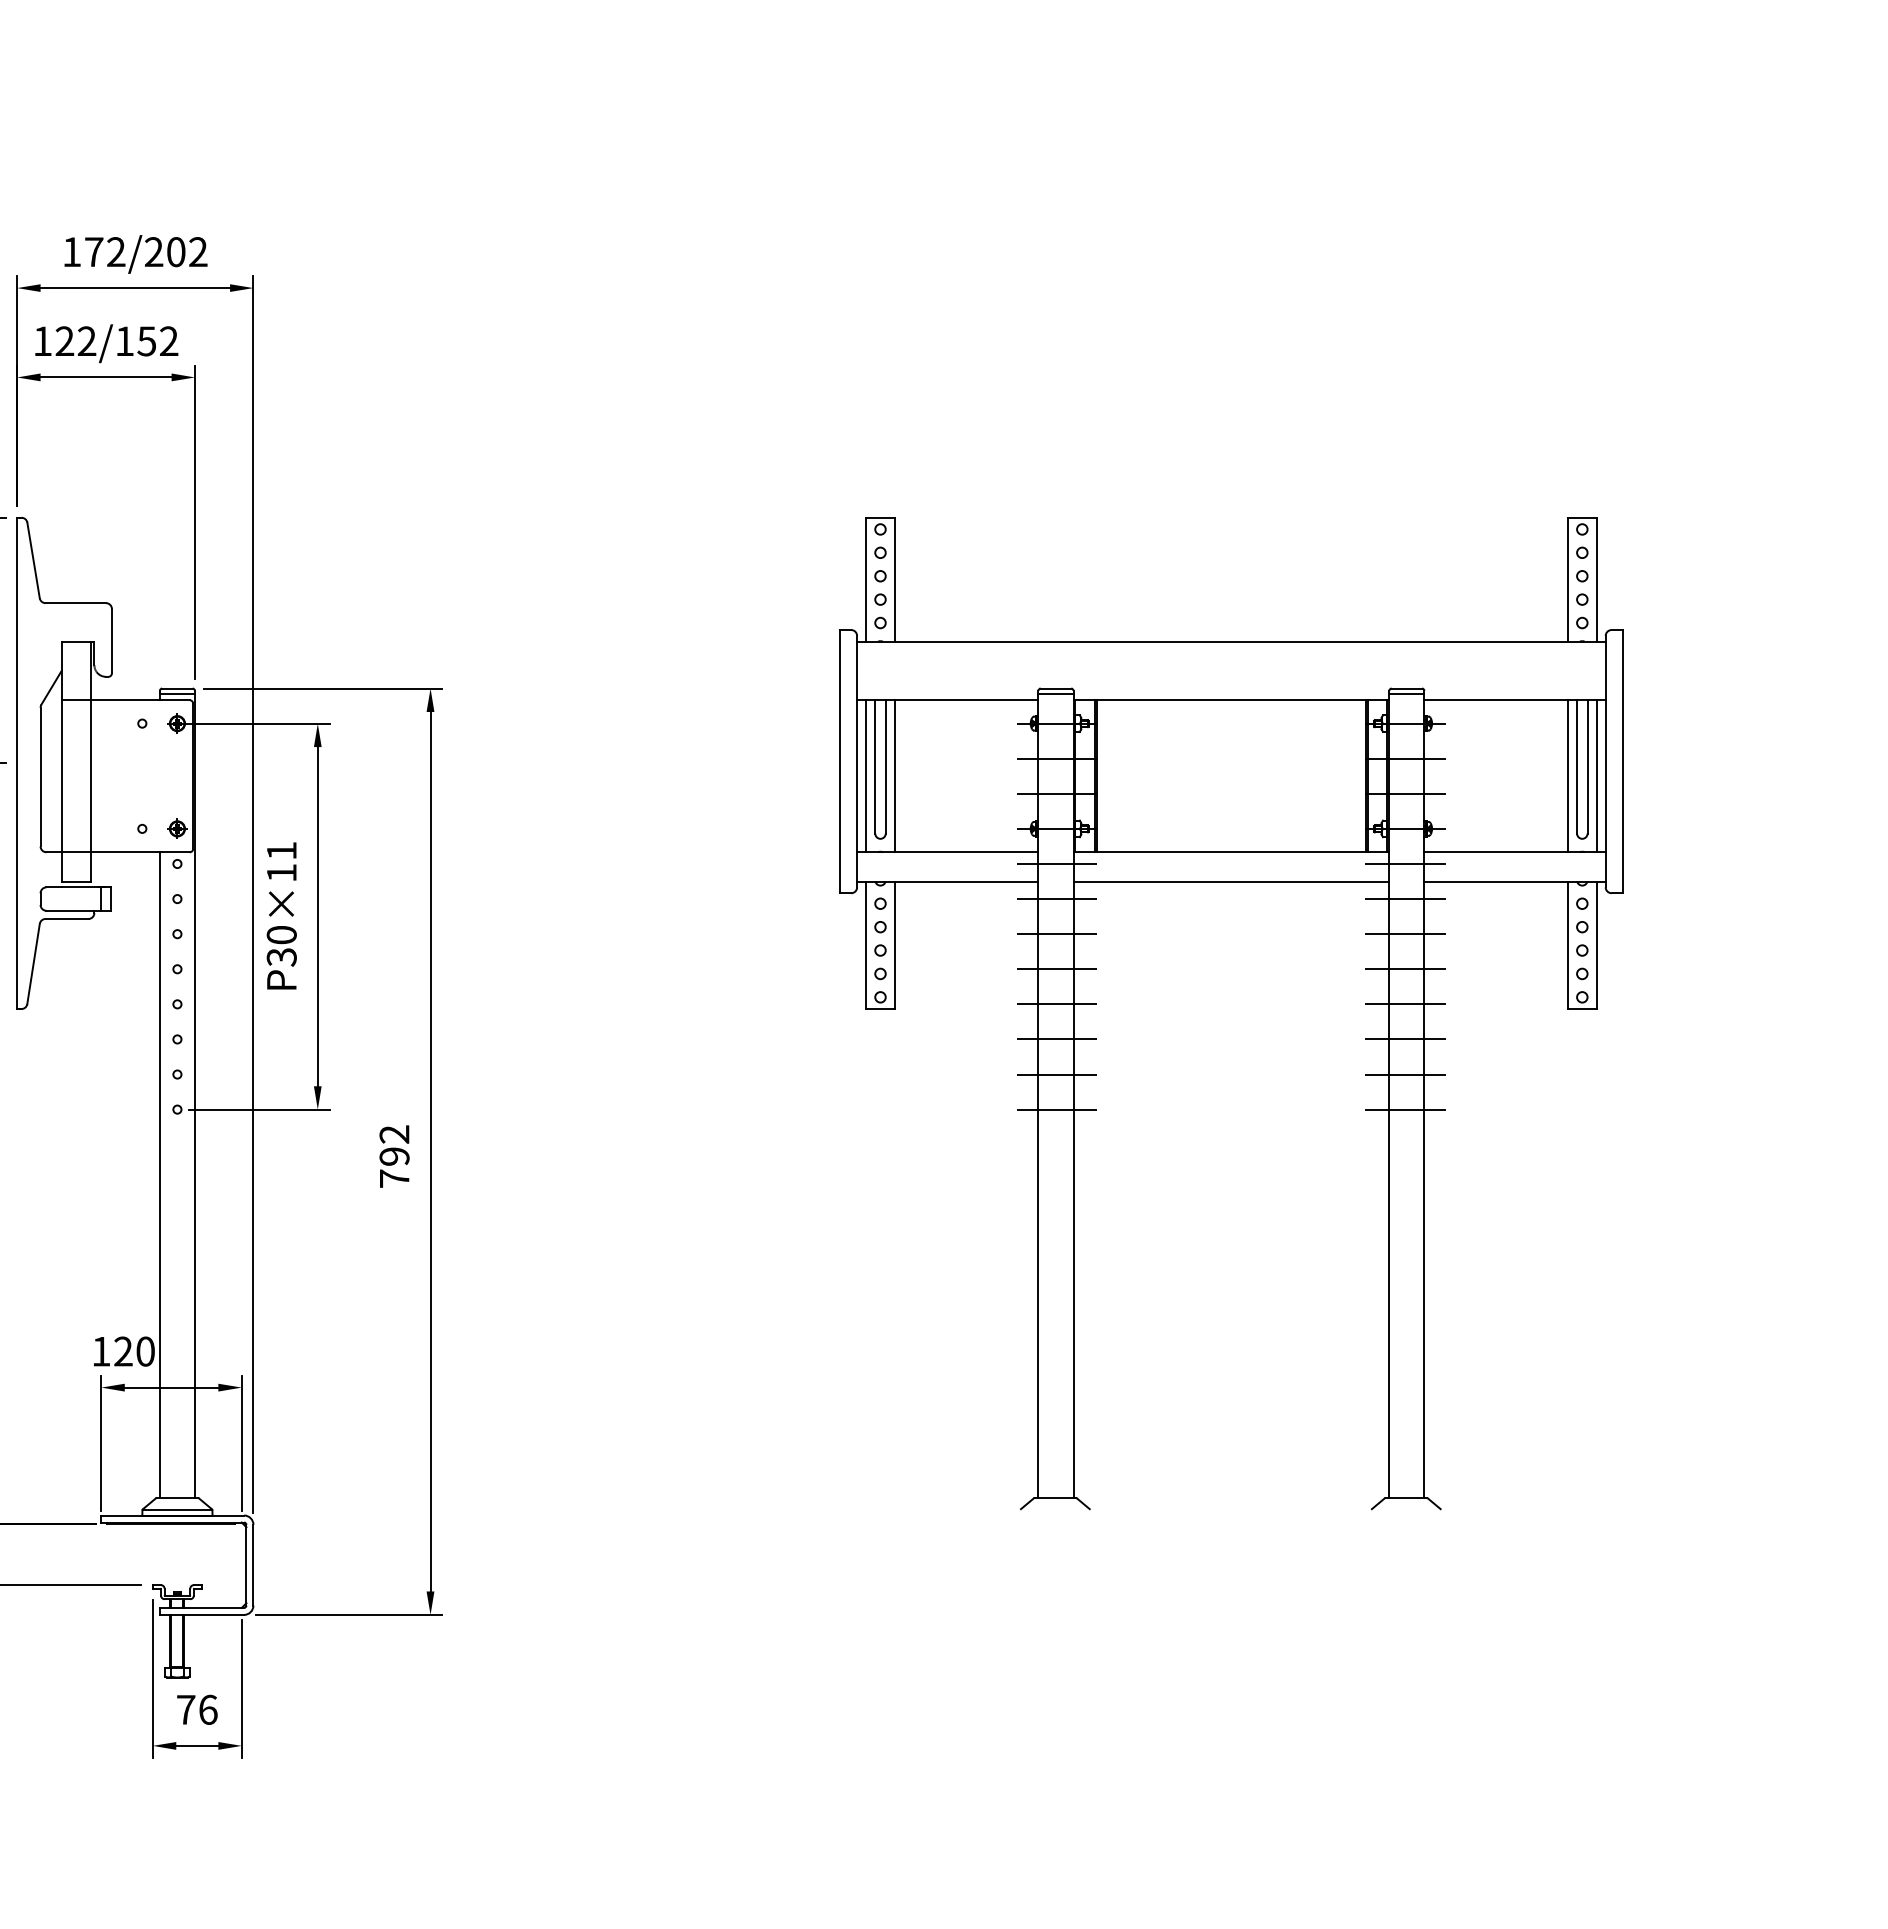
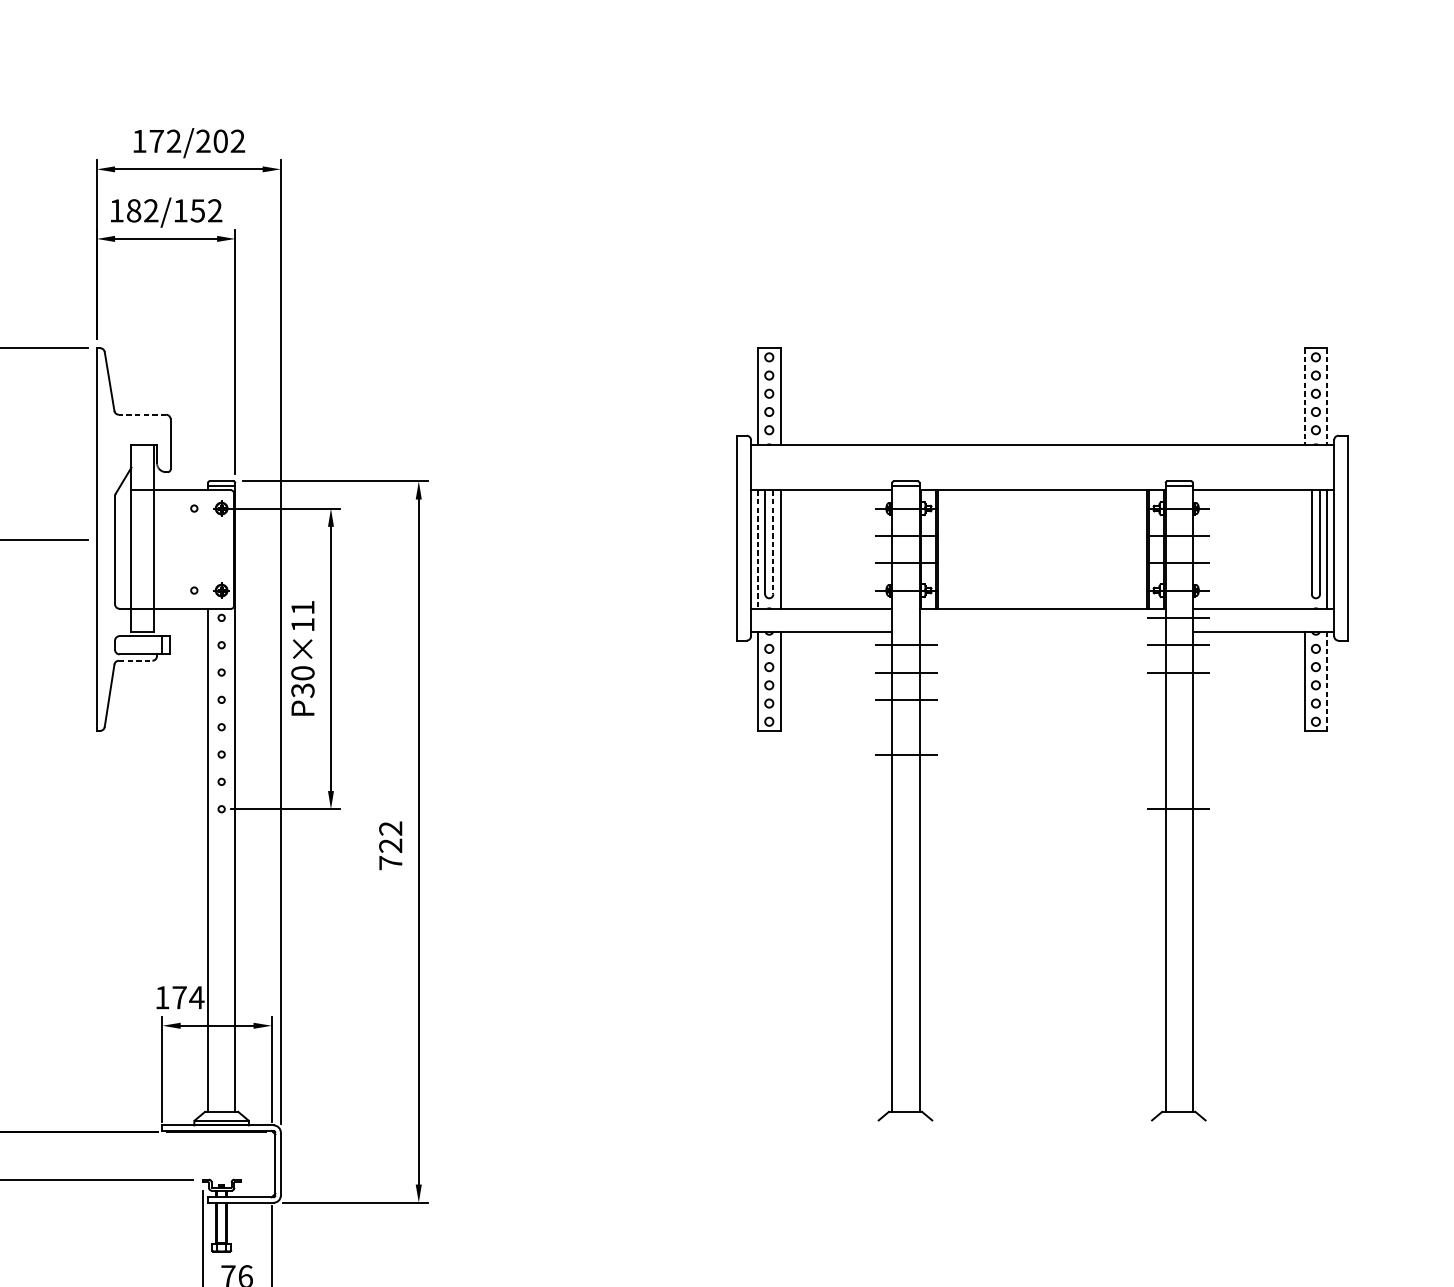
text: (64, 341) -> (133, 210), 122/152 -> 182/152
line: (1567, 579) -> (1304, 396), solid -> dashed
line: (1596, 579) -> (1326, 396), solid -> dashed
line: (75, 603) -> (142, 415), solid -> dashed
line: (885, 766) -> (773, 541), solid -> dashed
line: (865, 776) -> (757, 549), solid -> dashed
line: (1567, 776) -> (1304, 549), removed
line: (1056, 863) -> (906, 617), removed
line: (1231, 881) -> (1042, 631), removed
line: (67, 918) -> (136, 660), solid -> dashed
line: (1596, 945) -> (1326, 681), solid -> dashed
line: (1405, 969) -> (1178, 700), removed
line: (1056, 1004) -> (906, 727), removed
line: (1405, 1004) -> (1178, 727), removed
line: (1405, 1039) -> (1178, 754), removed
line: (1056, 1074) -> (906, 781), removed
line: (1405, 1074) -> (1178, 781), removed
line: (1056, 1109) -> (906, 809), removed
text: (394, 1156) -> (390, 845), 792 -> 722
text: (134, 1351) -> (188, 997), 120 -> 174

